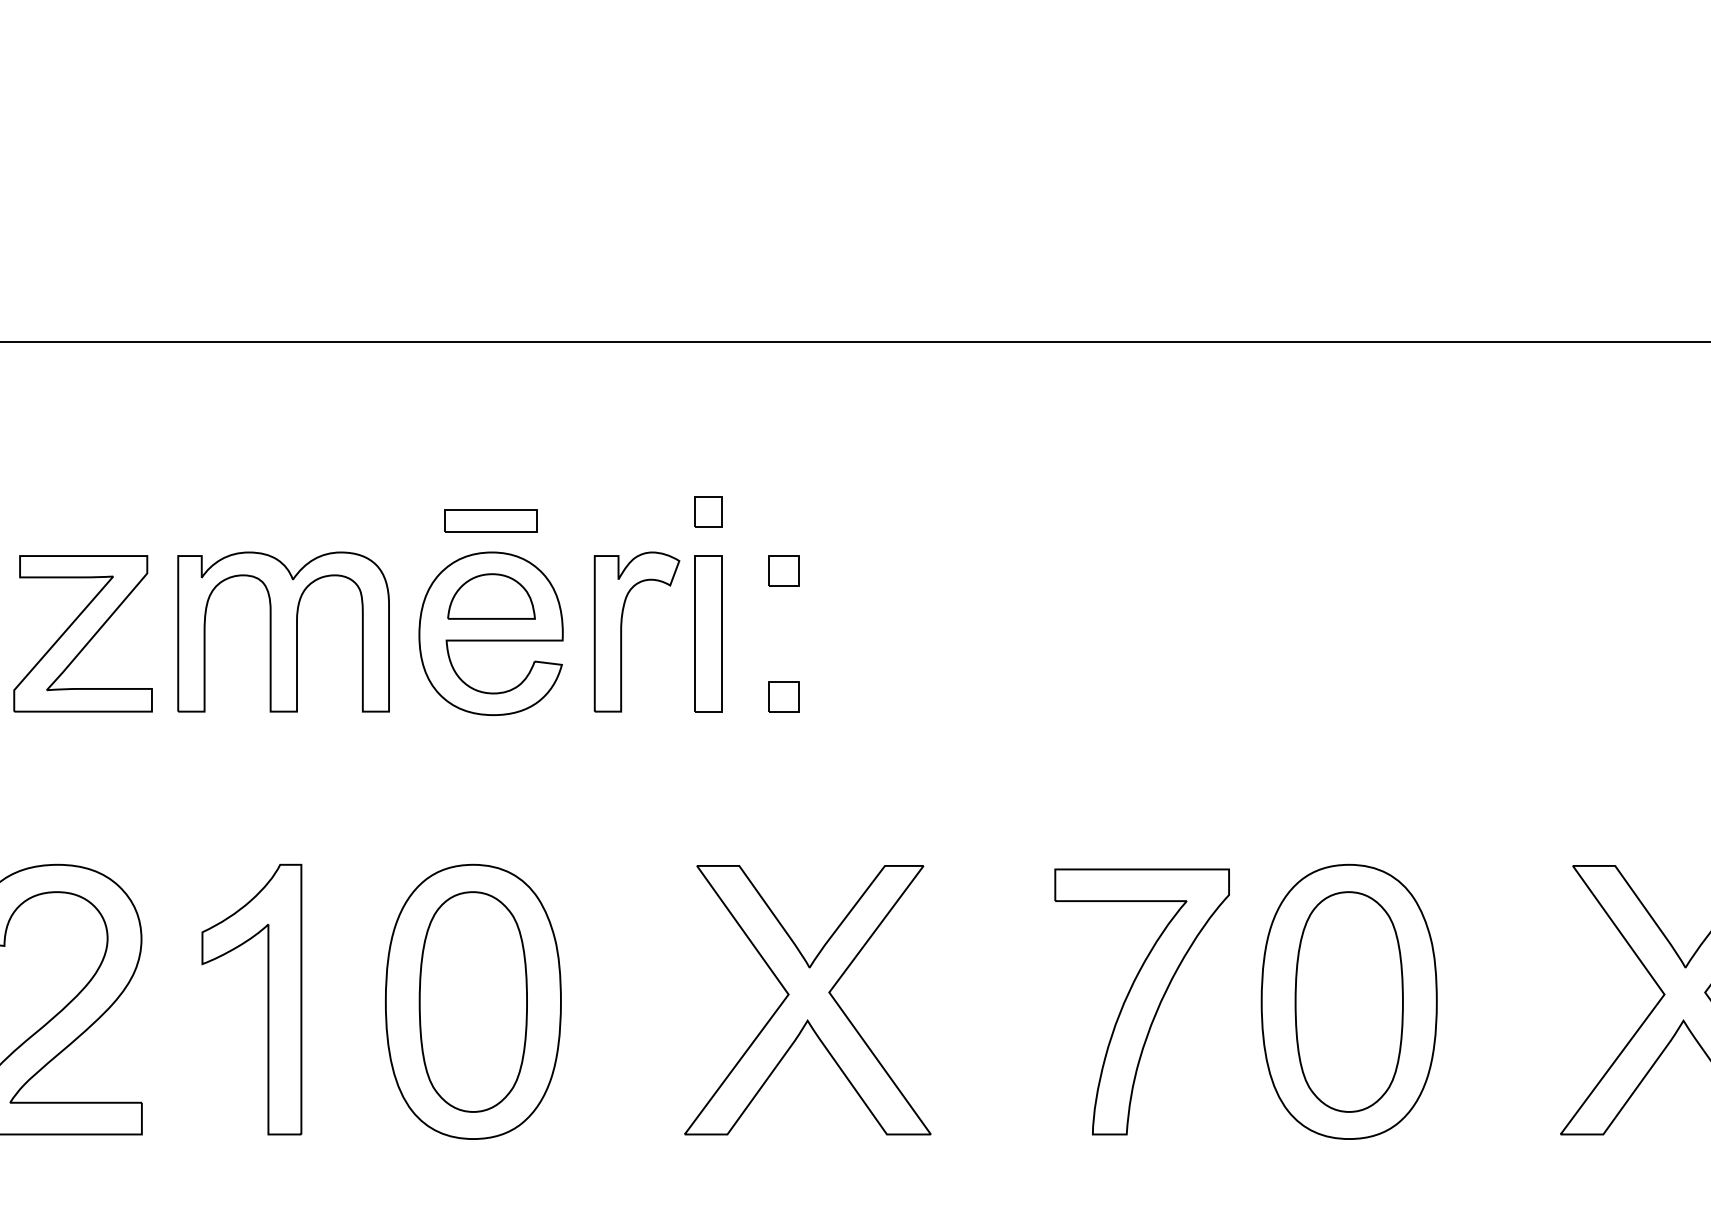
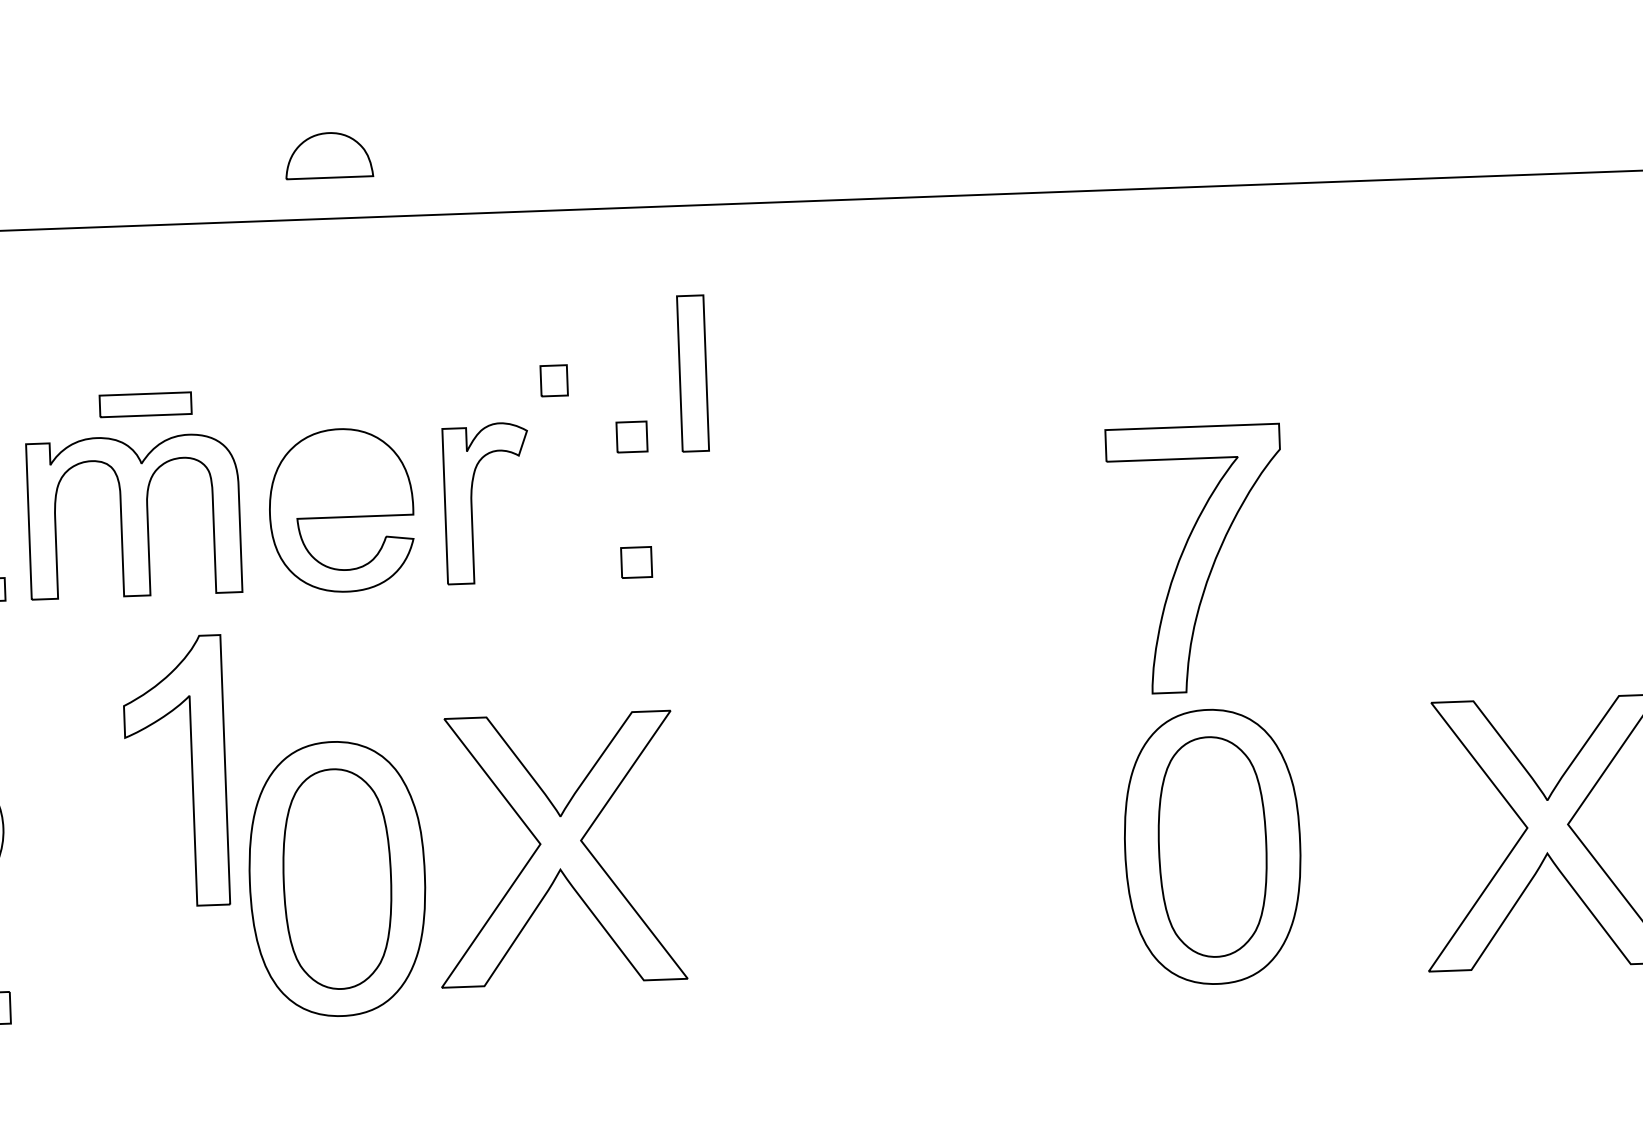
part: (490, 520) -> (144, 404), moved
part: (491, 596) -> (328, 155), moved
part: (708, 633) -> (693, 373), moved
part: (267, 999) -> (191, 770), moved
part: (807, 1000) -> (559, 849), moved
part: (1141, 1001) -> (1196, 558), moved

